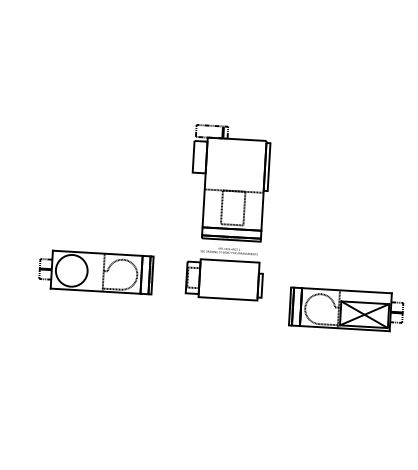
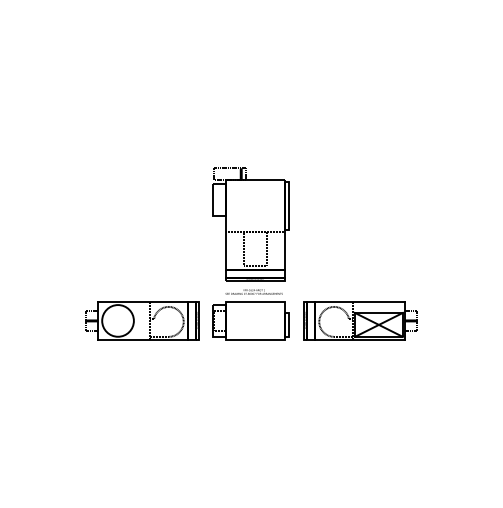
part: (96, 271) -> (142, 320), moved
part: (346, 309) -> (360, 320), moved

